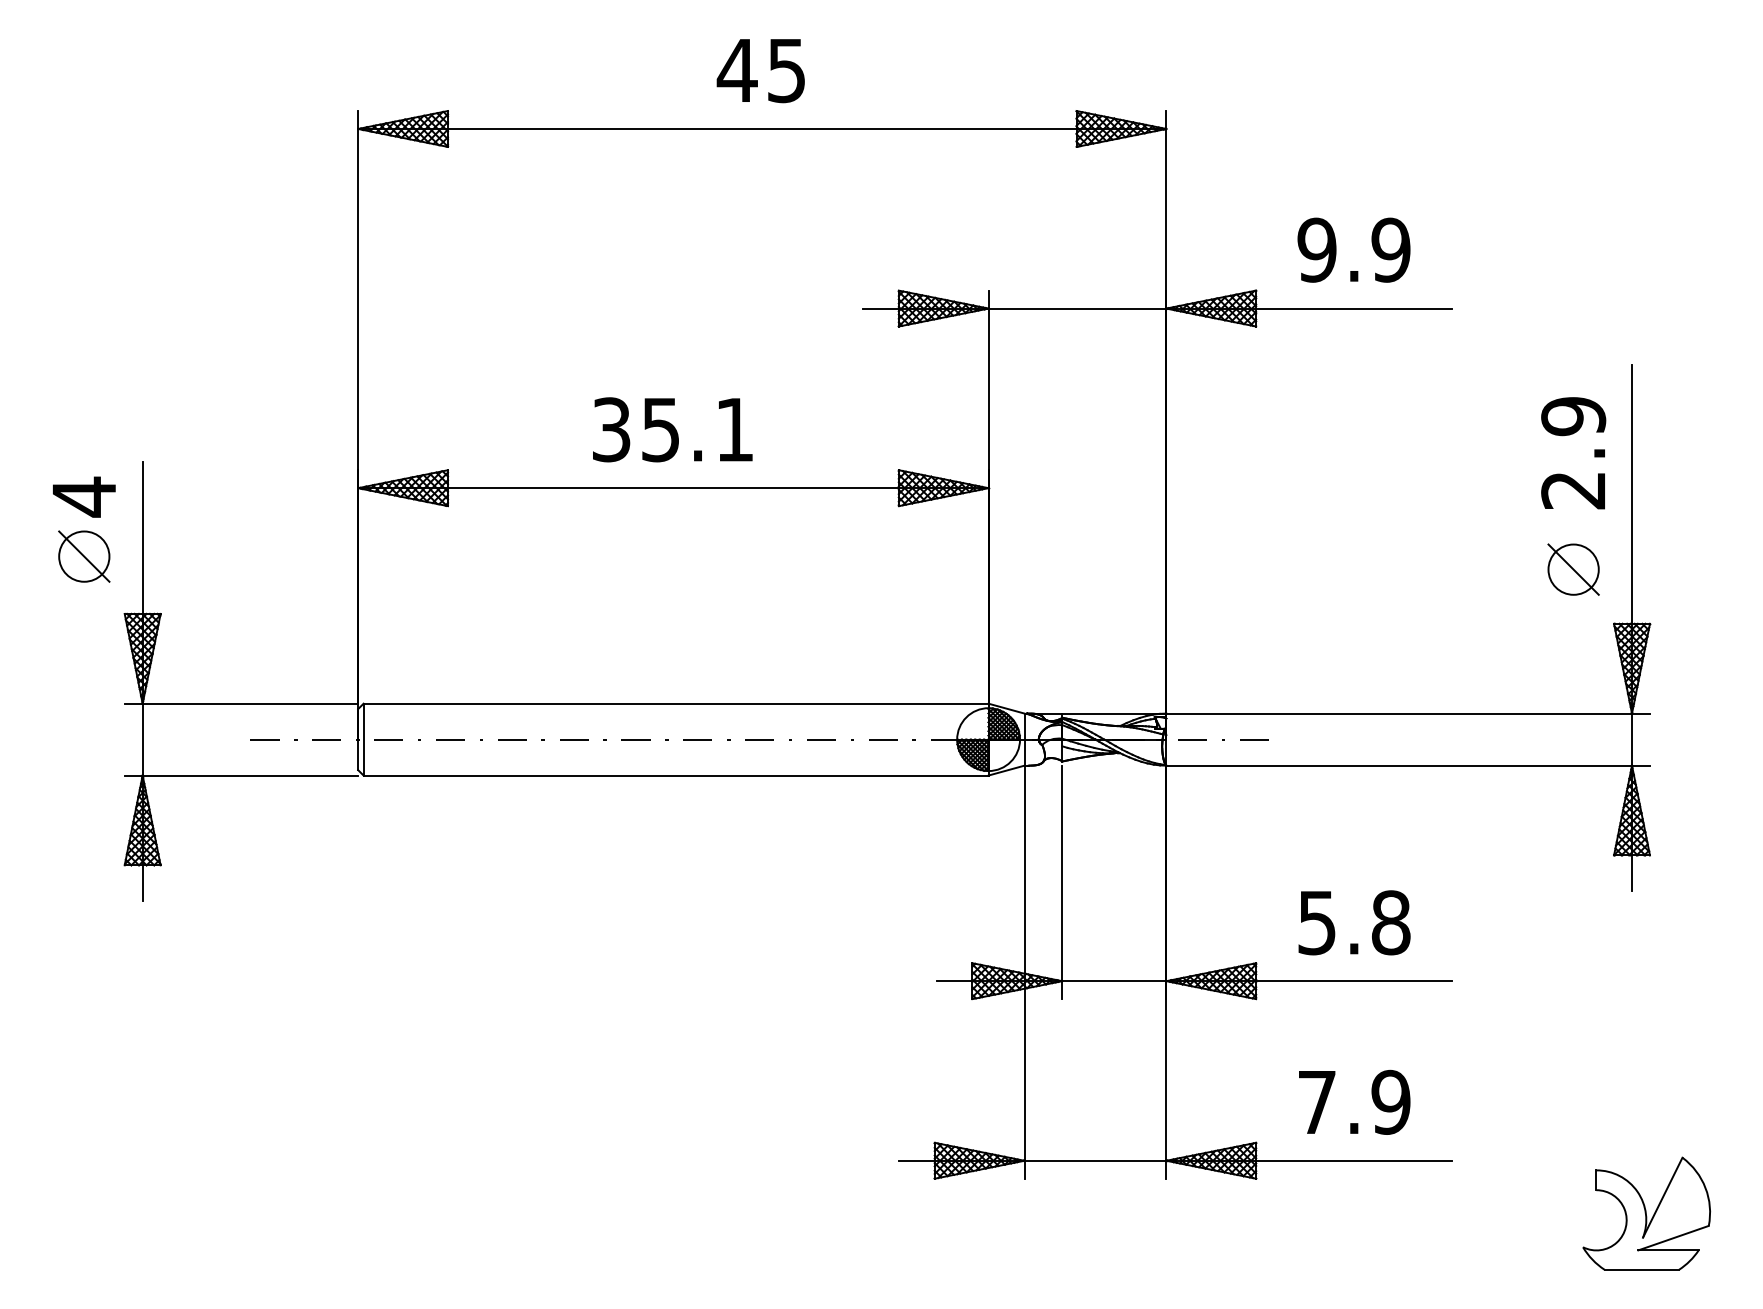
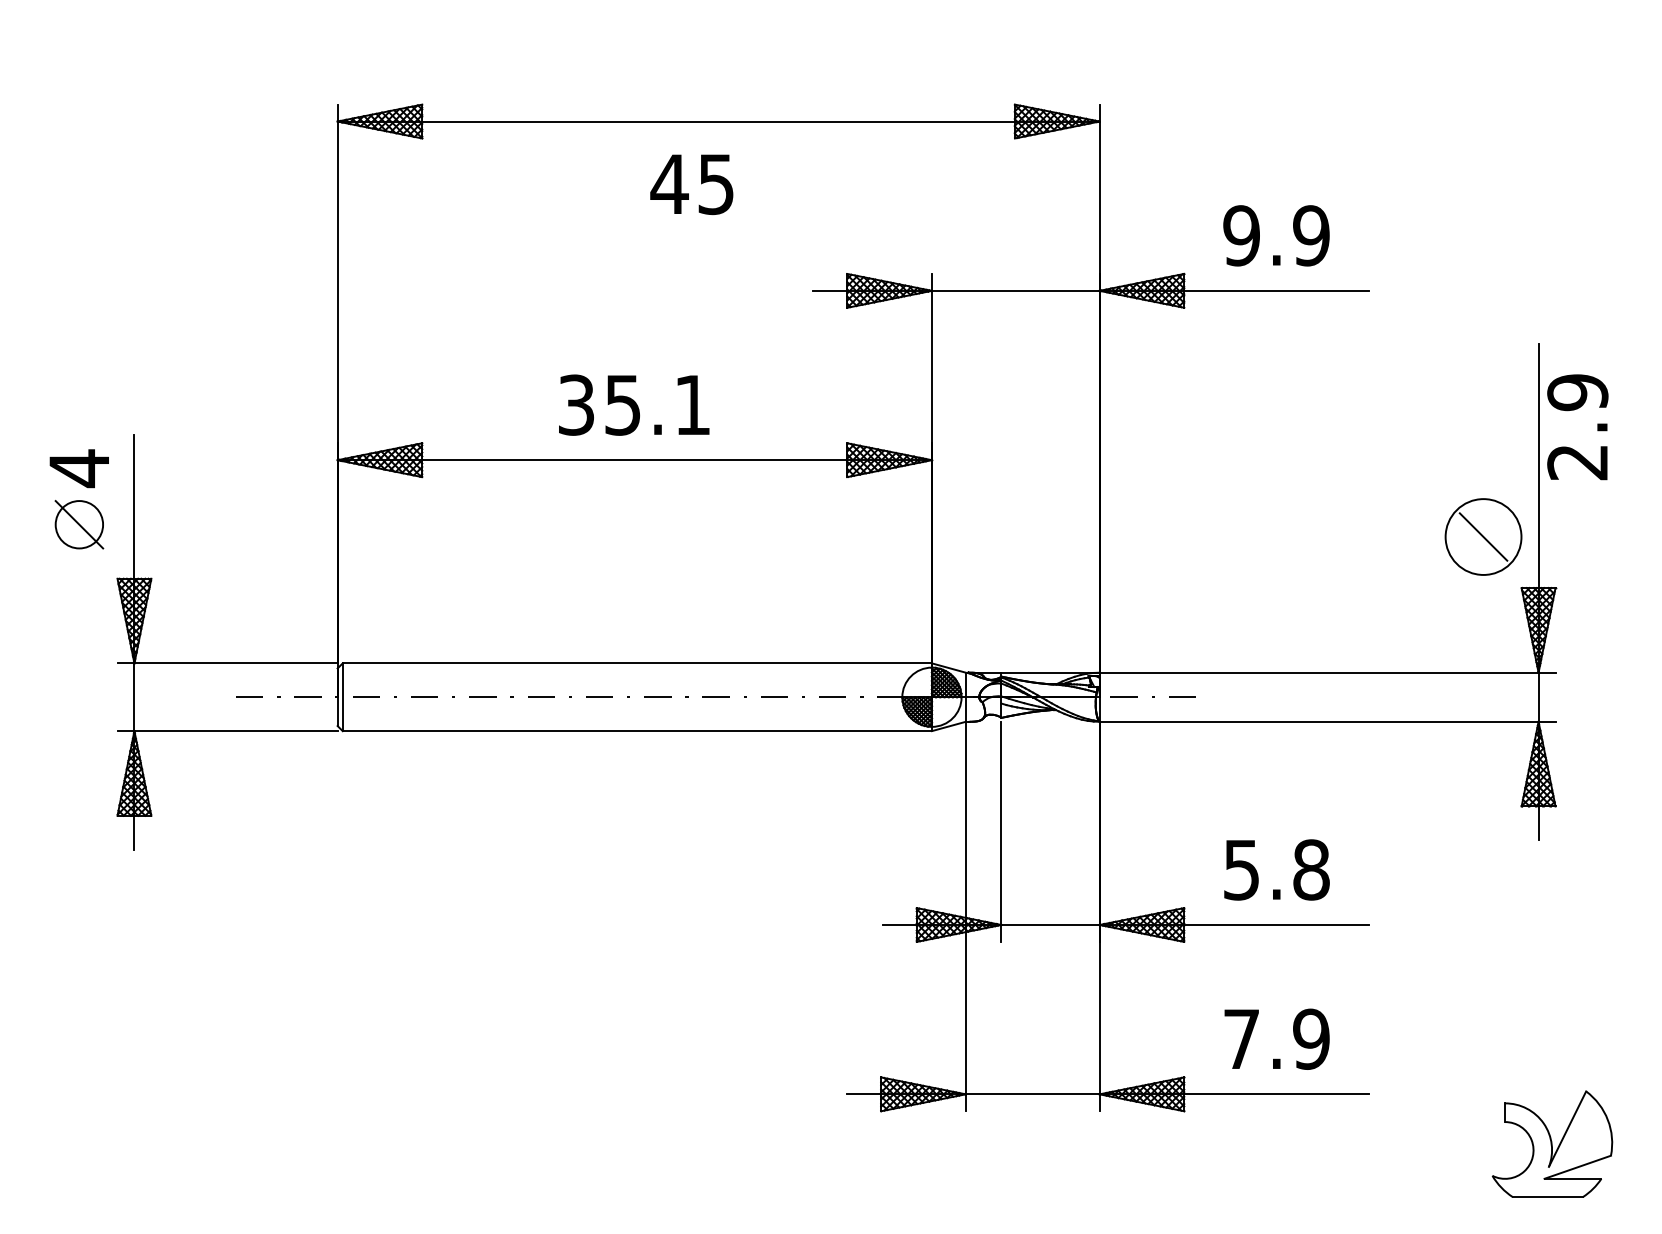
text: (760, 71) -> (691, 185), moved
text: (1573, 453) -> (1577, 427), moved
circle: (1573, 569) -> (1483, 536), size x1.6

